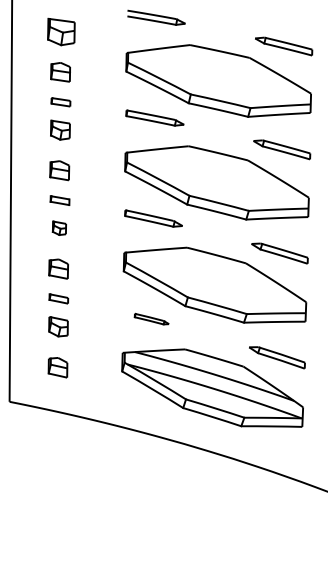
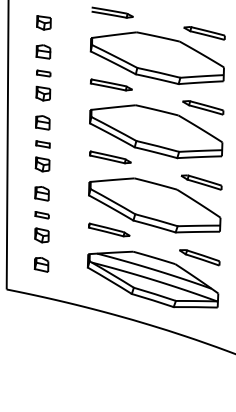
part: (60, 31) -> (43, 22), size x0.71
part: (59, 227) -> (42, 163), size x1.43
part: (151, 318) -> (108, 229), size x1.67

